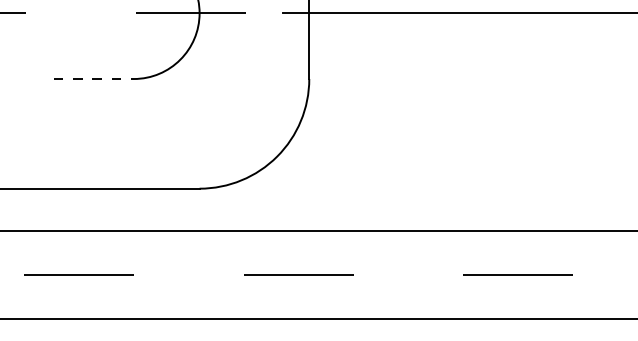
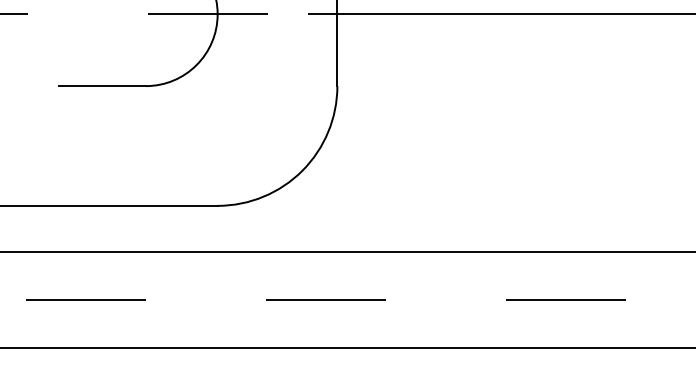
line: (94, 79) -> (102, 86), dashed -> solid

